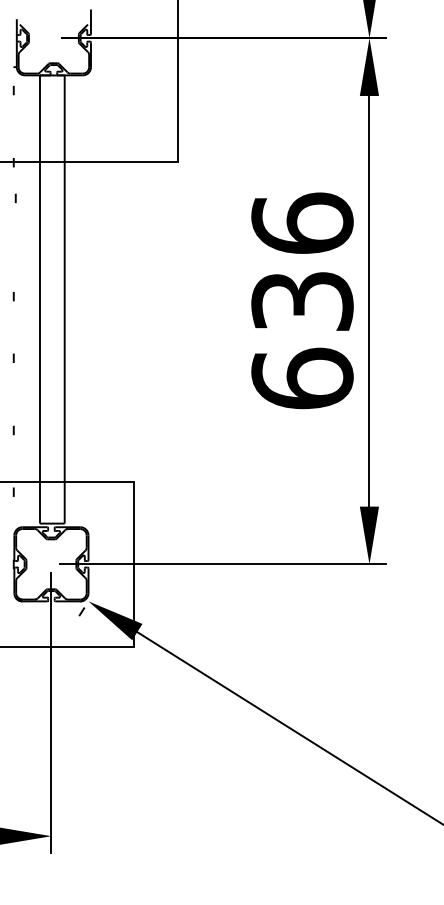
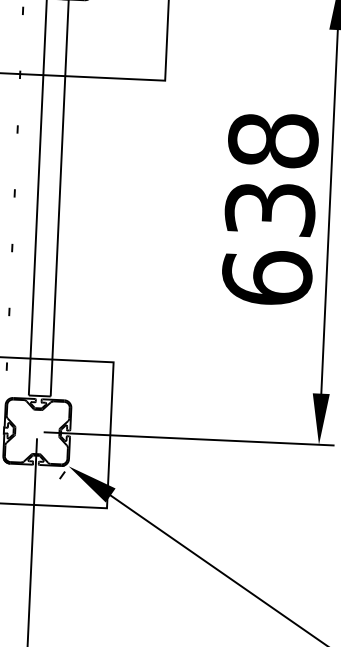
curve: (15, 198) -> (17, 129), moved
text: (302, 223) -> (273, 140), 636 -> 638

